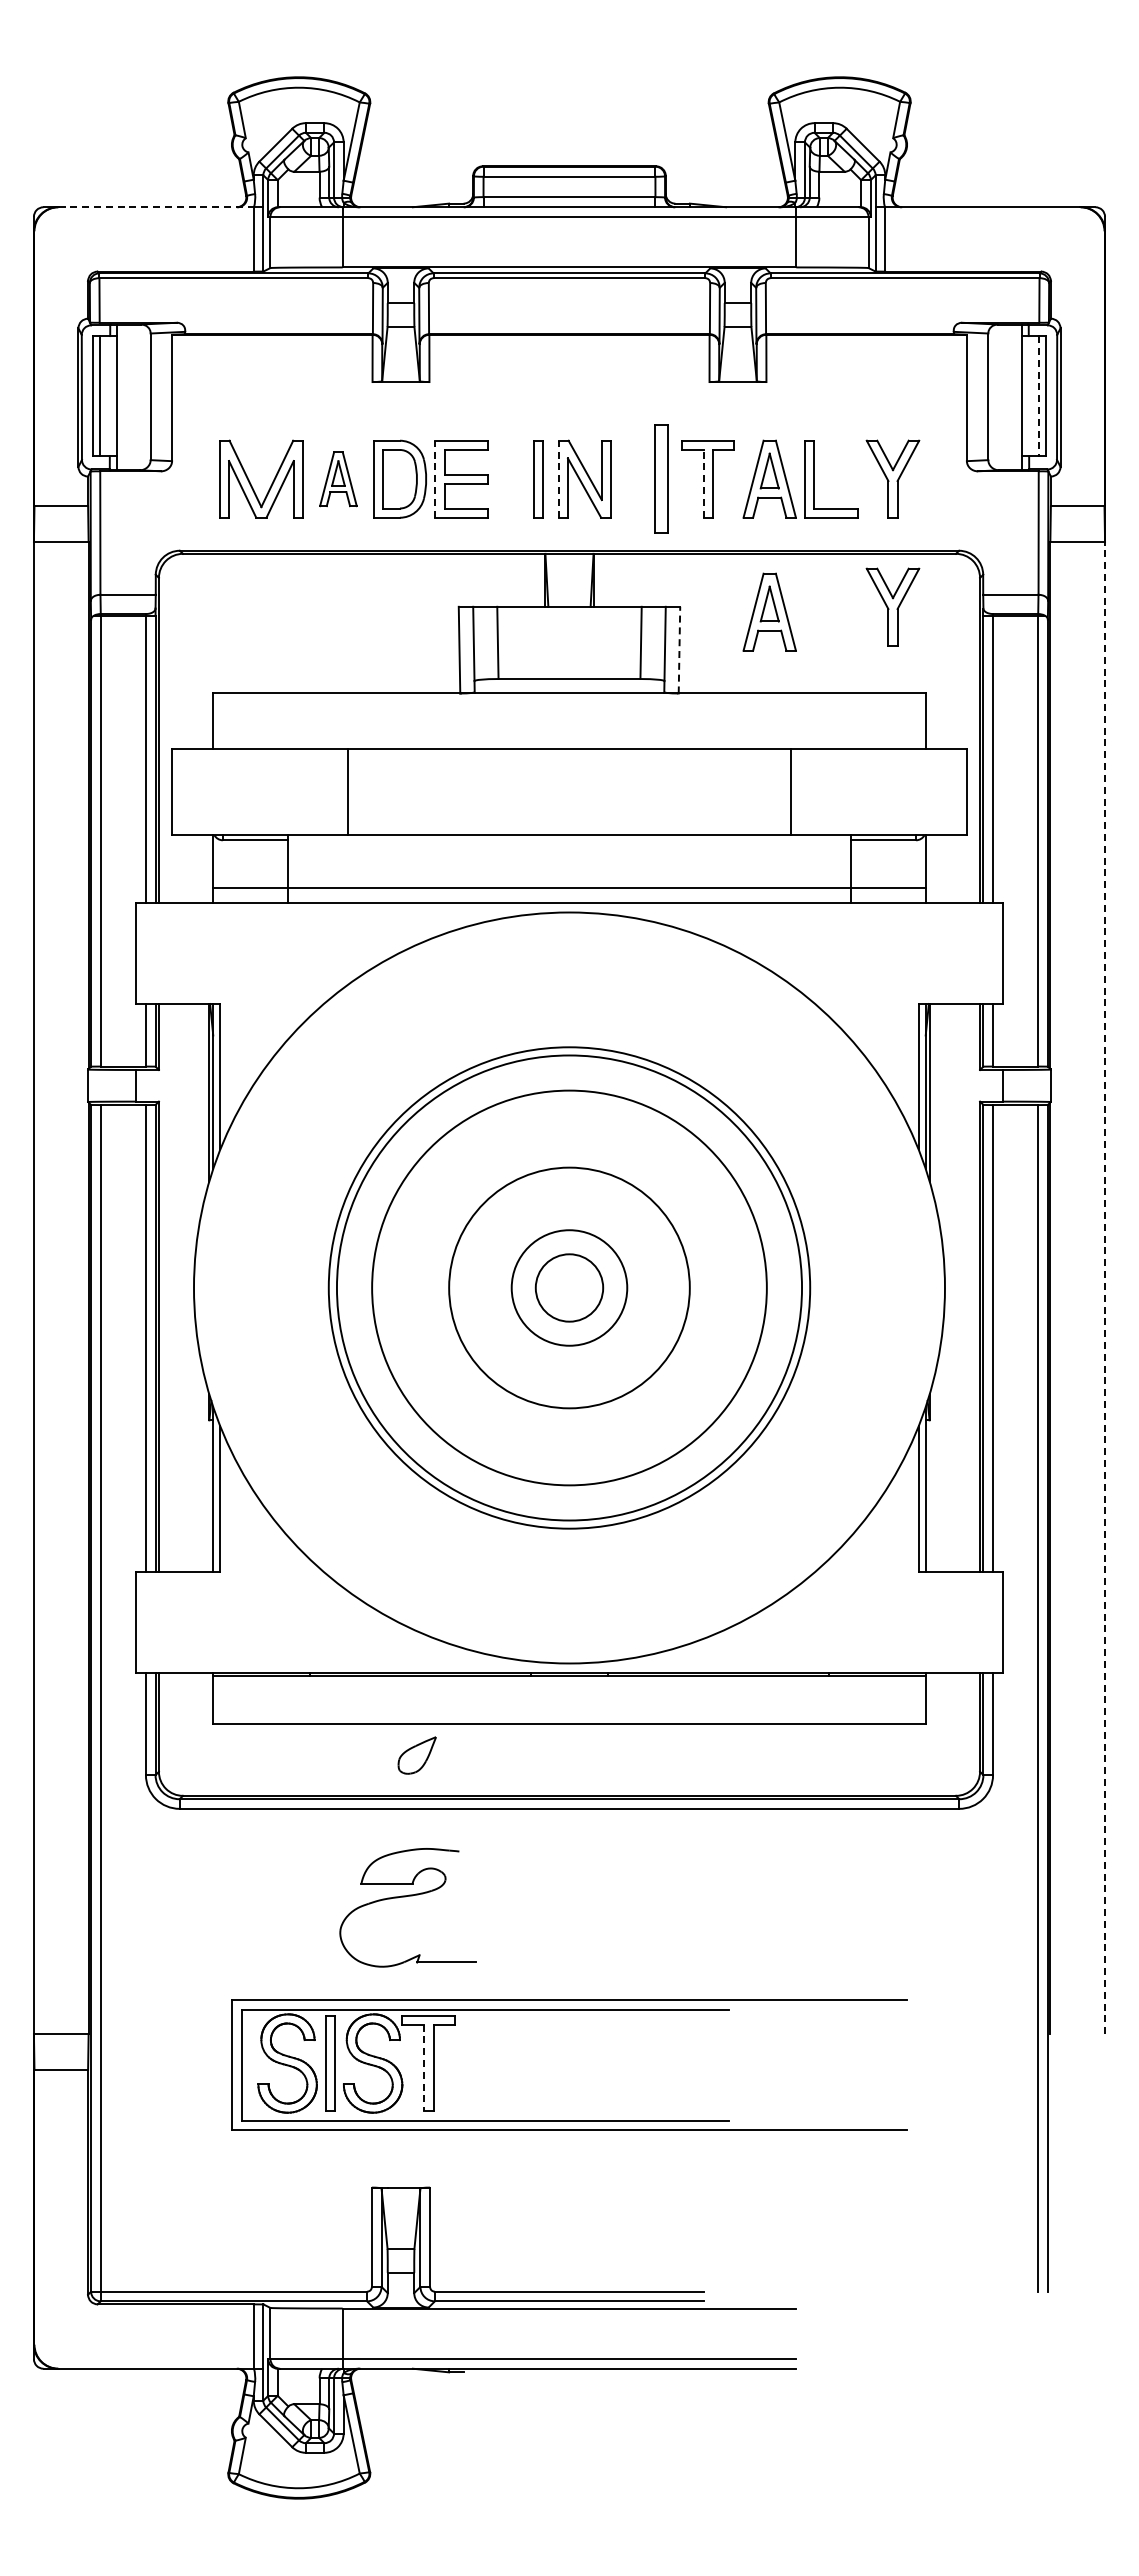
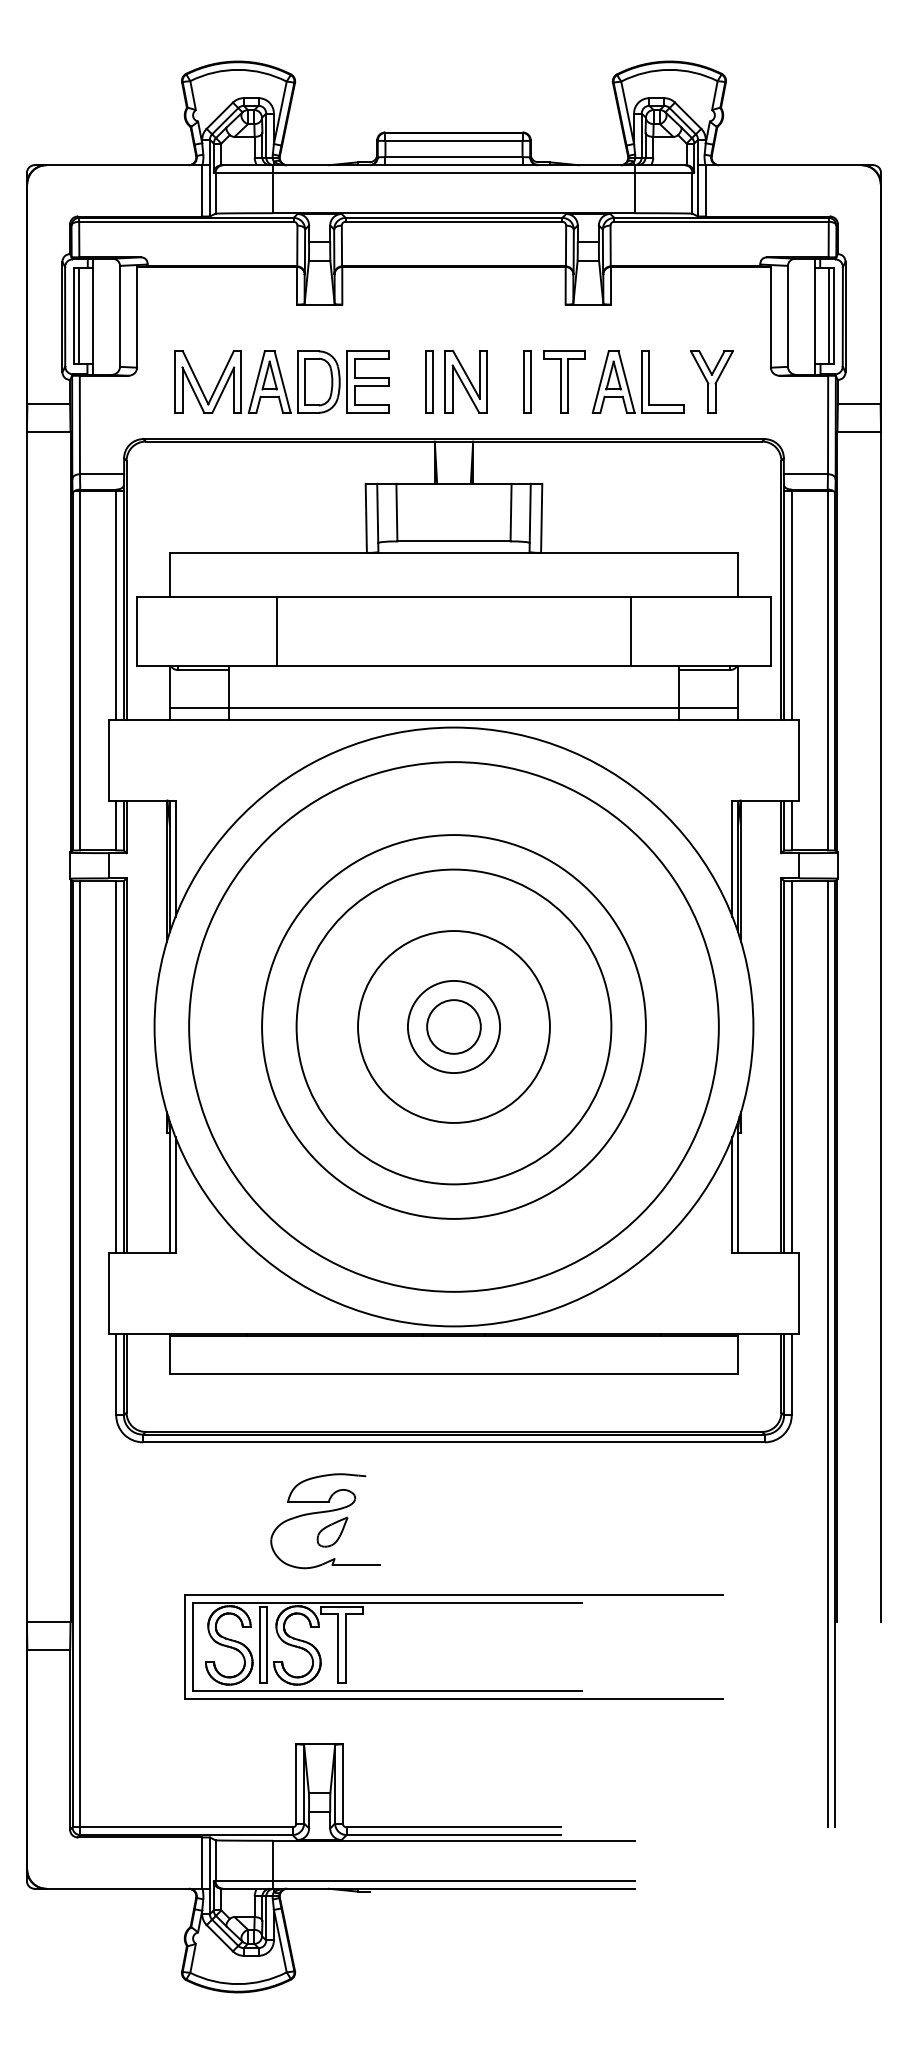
line: (156, 207) -> (124, 165), dashed -> solid
line: (1039, 396) -> (828, 316), dashed -> solid
part: (338, 478) -> (269, 381), size x1.43
line: (435, 479) -> (347, 382), dashed -> solid
line: (558, 479) -> (445, 382), dashed -> solid
part: (661, 479) -> (527, 382), size x0.71
line: (703, 483) -> (560, 385), dashed -> solid
part: (892, 606) -> (711, 483), removed
part: (769, 611) -> (613, 487), removed
line: (679, 649) -> (541, 517), dashed -> solid
circle: (569, 1287) -> (454, 1026), size x1.43
line: (1105, 1287) -> (881, 1026), dashed -> solid
part: (416, 1755) -> (331, 1532), moved
line: (424, 2068) -> (338, 1649), dashed -> solid

